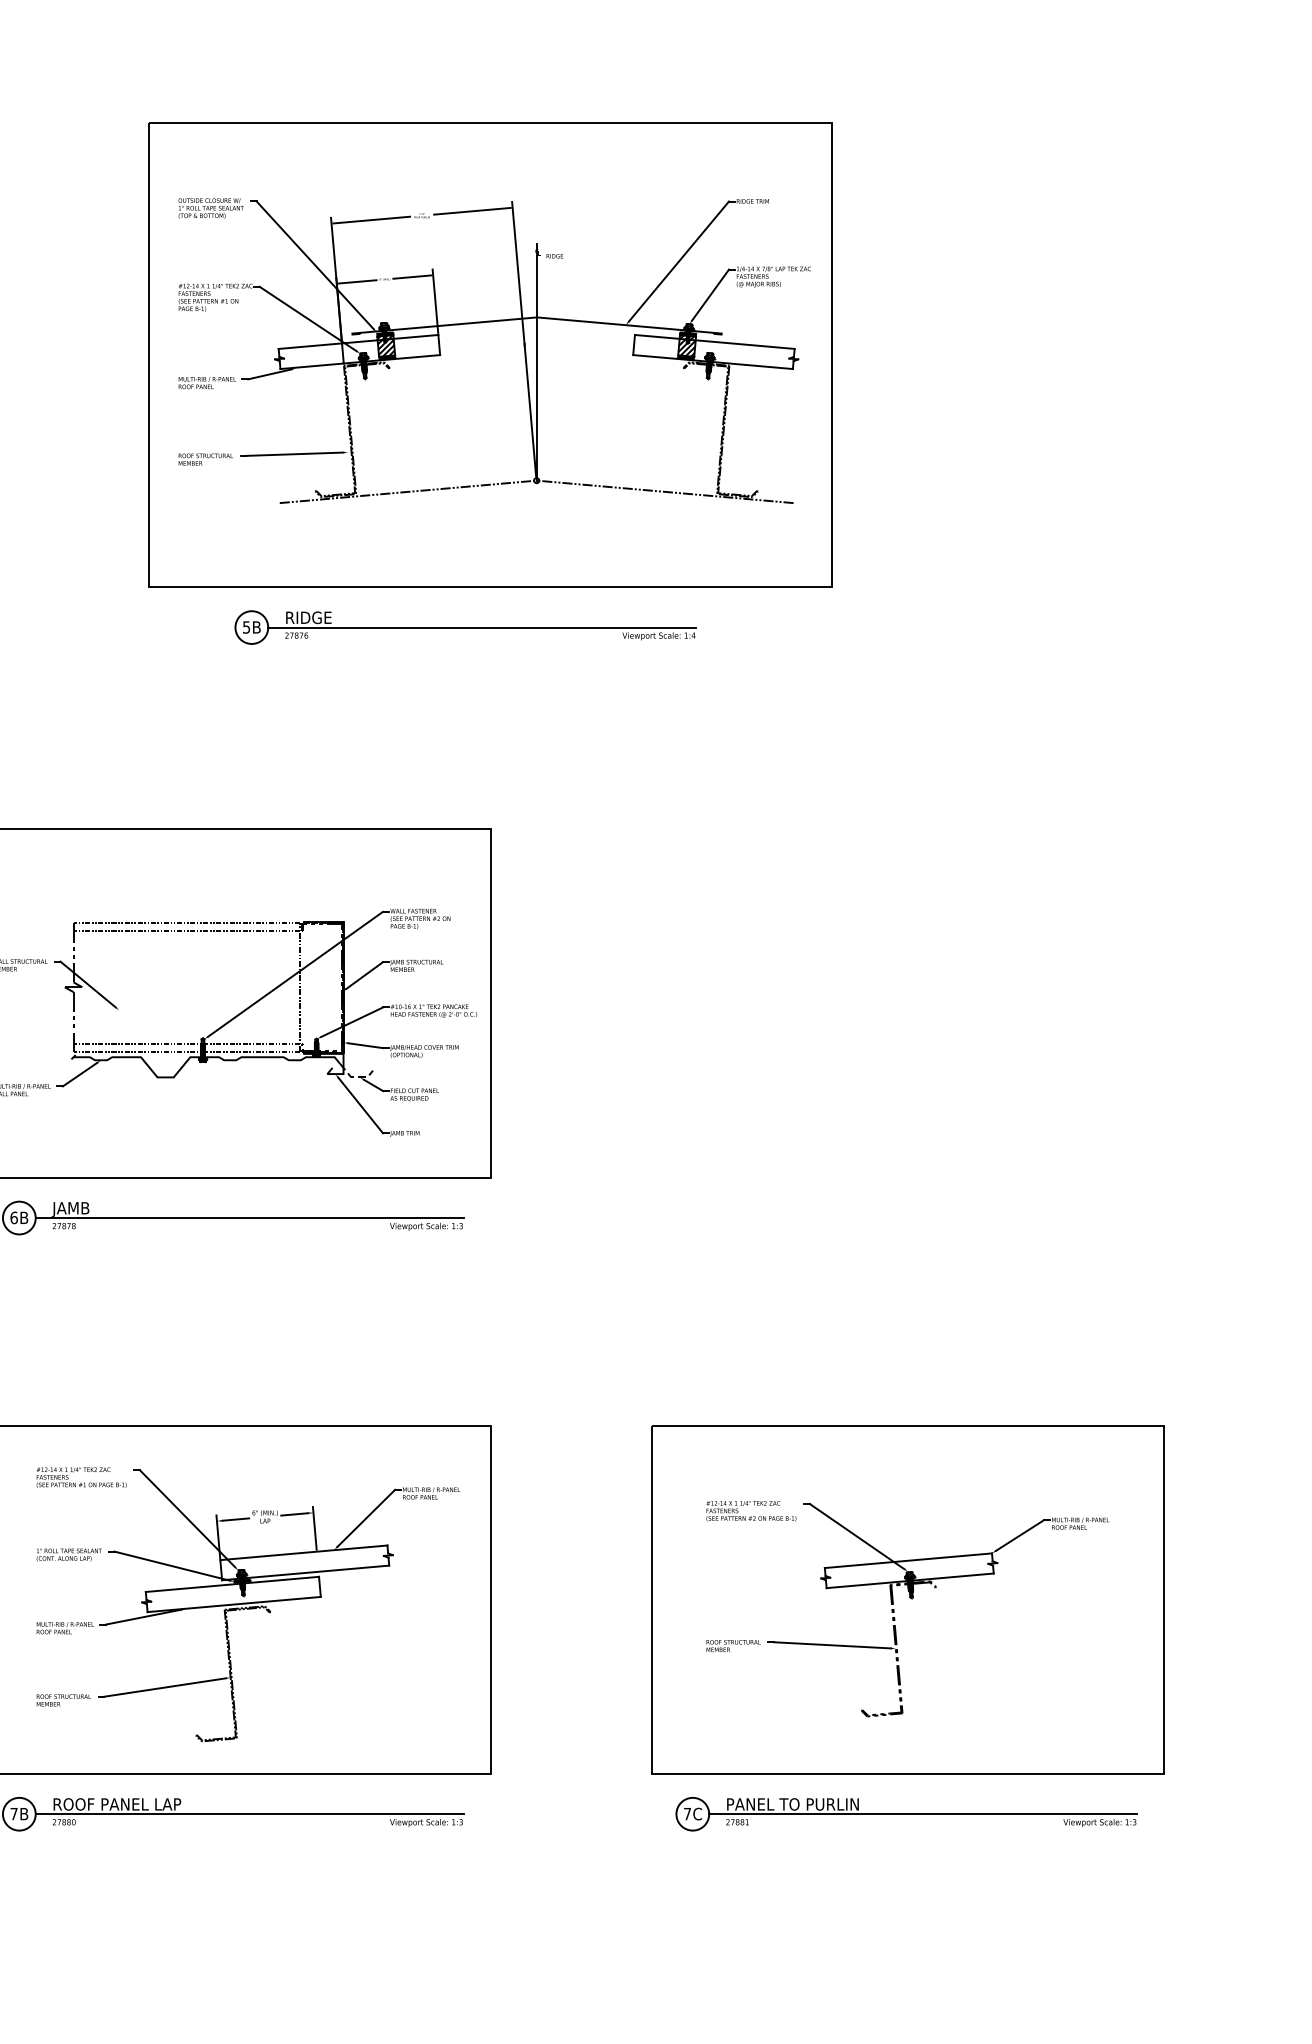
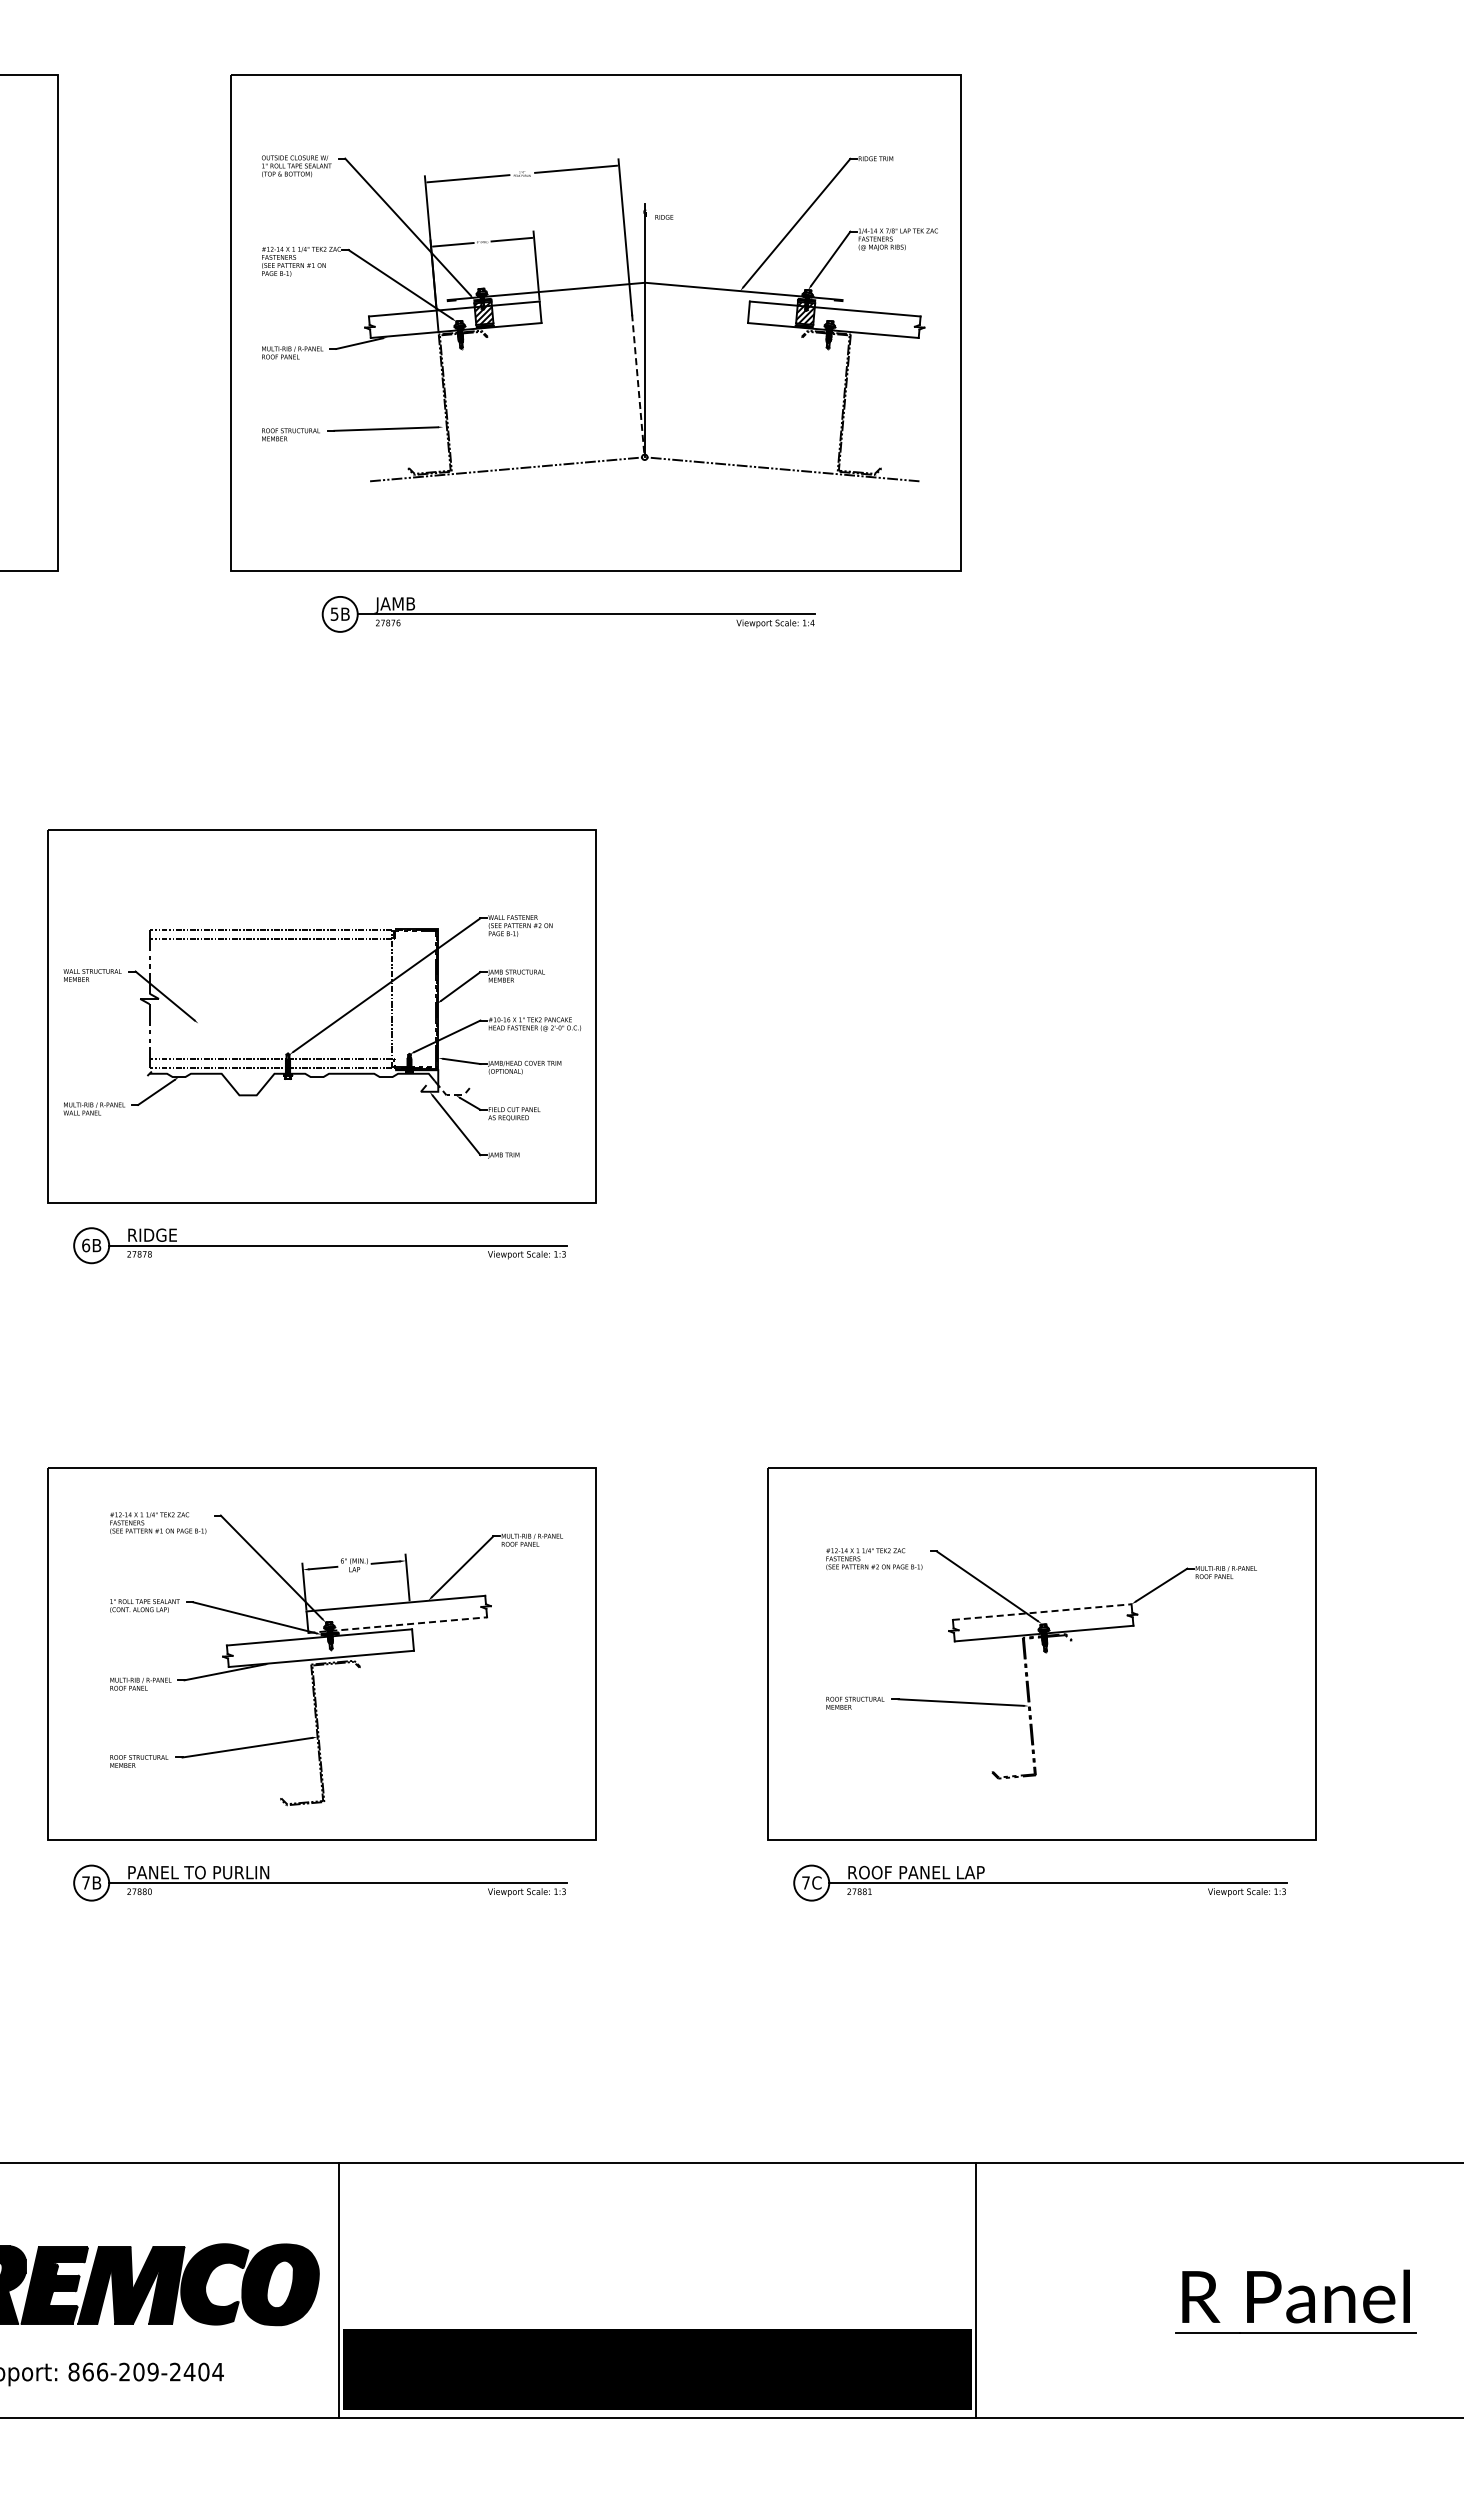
line: (529, 409) -> (637, 381), solid -> dashed
text: (307, 618) -> (399, 604), RIDGE -> JAMB
text: (74, 1209) -> (150, 1236), JAMB -> RIDGE
line: (908, 1561) -> (1042, 1612), solid -> dashed
line: (305, 1573) -> (397, 1625), solid -> dashed
text: (120, 1804) -> (199, 1872), ROOF PANEL LAP -> PANEL TO PURLIN
text: (793, 1804) -> (919, 1872), PANEL TO PURLIN -> ROOF PANEL LAP

